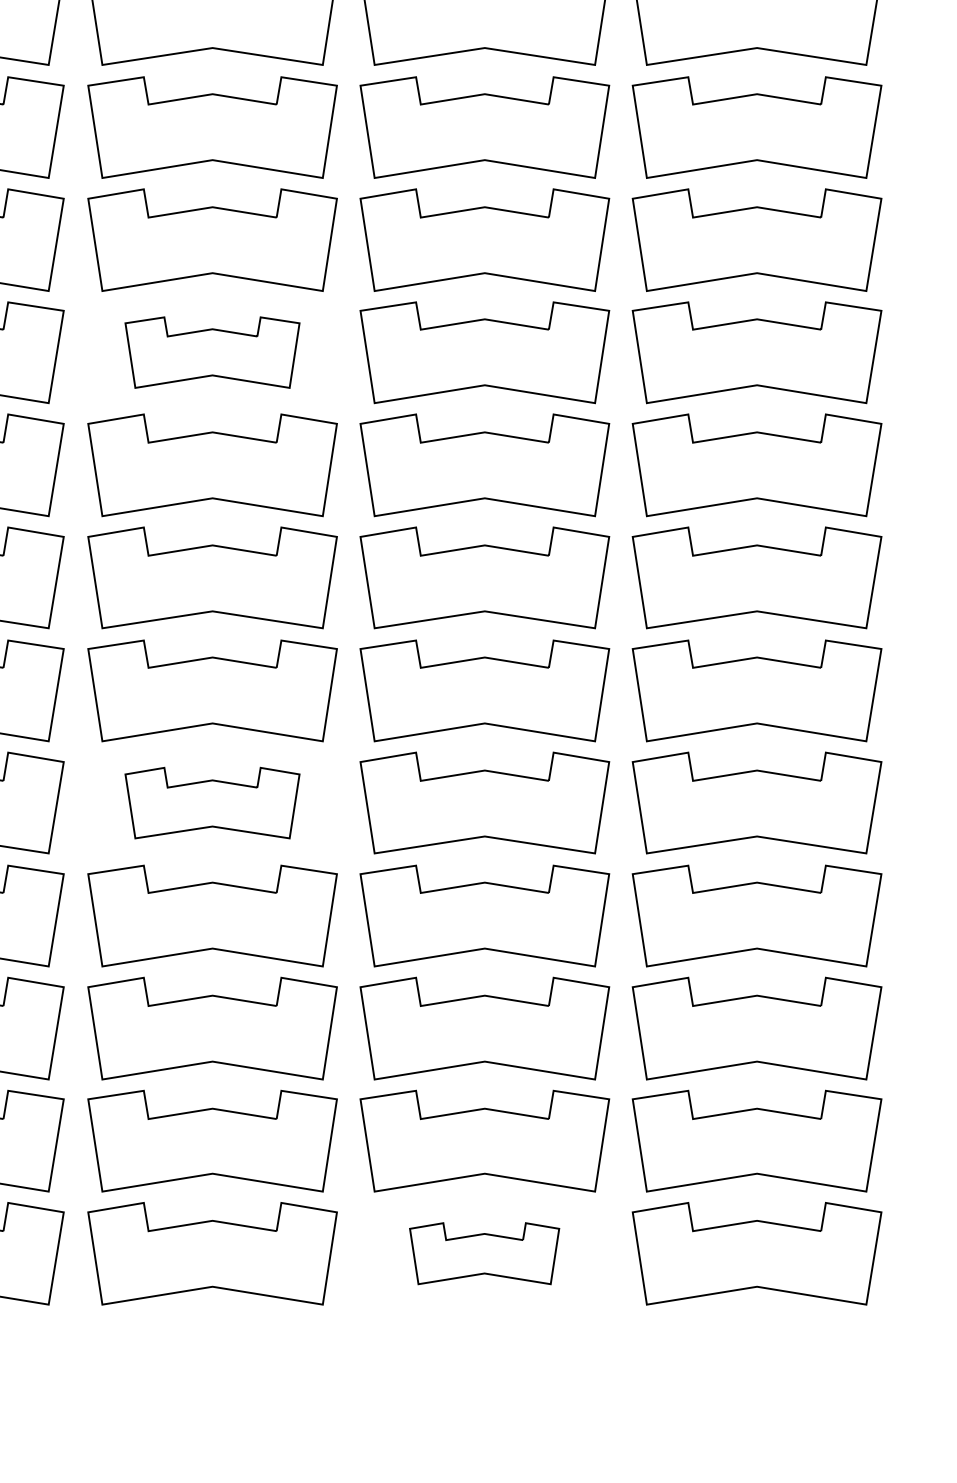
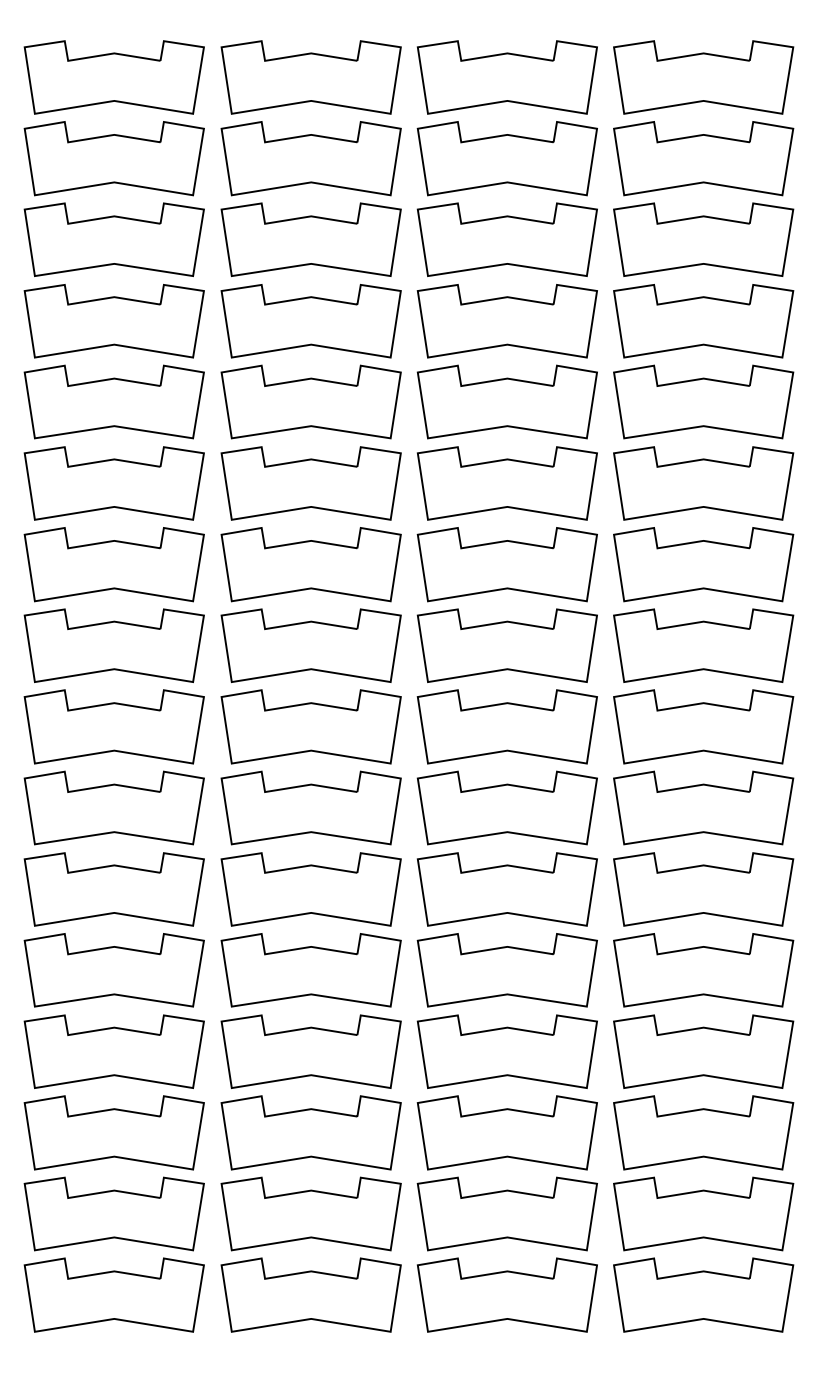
part: (211, 352) -> (310, 645), size x1.43
part: (211, 803) -> (310, 970), size x1.43
part: (483, 1252) -> (506, 1294), size x1.67

